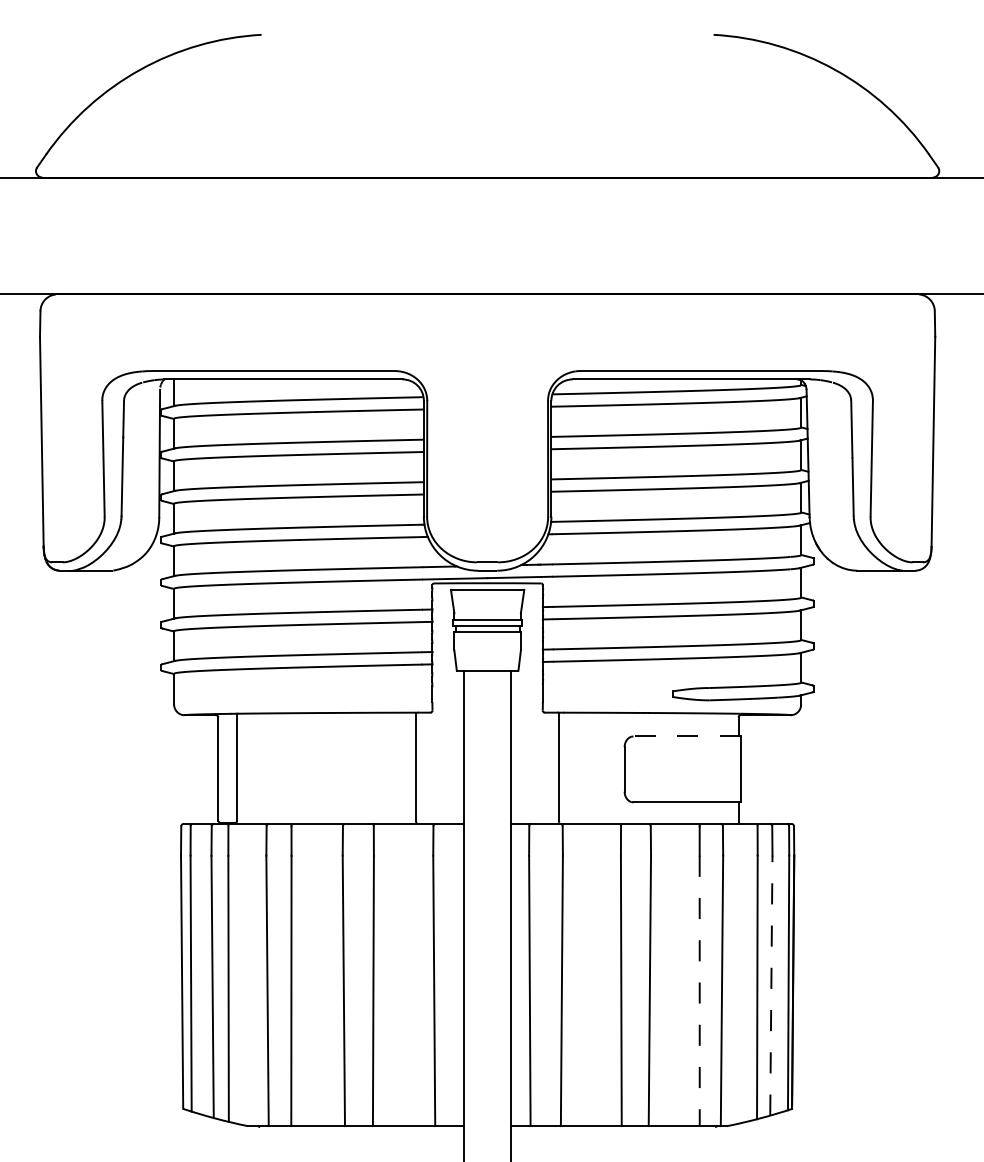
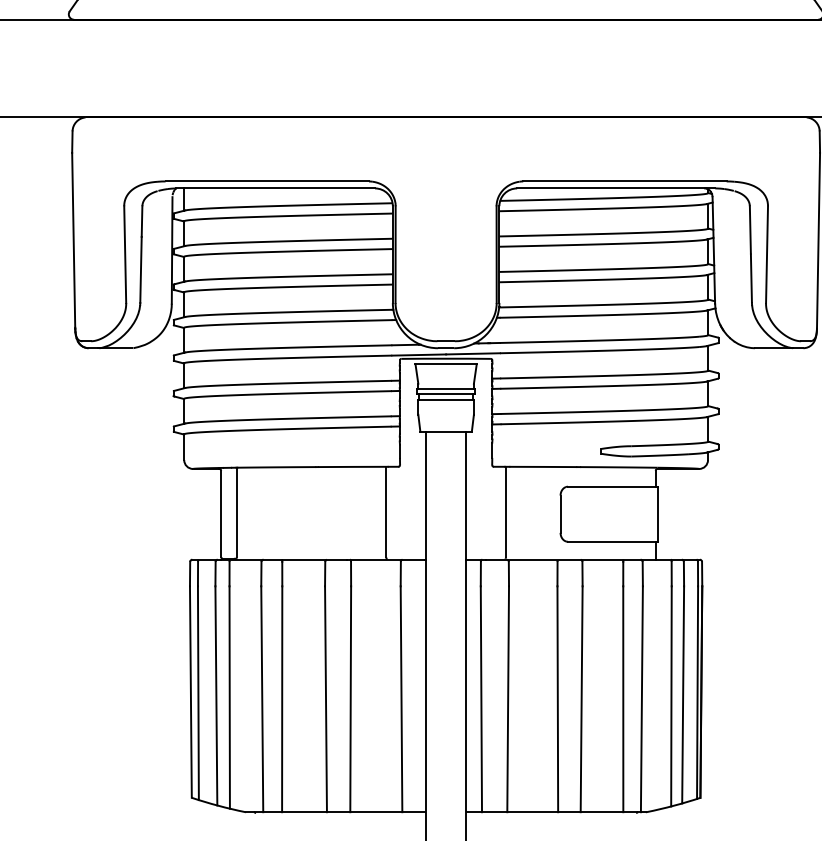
line: (687, 736) -> (613, 486), dashed -> solid
line: (771, 985) -> (683, 694), dashed -> solid
line: (699, 991) -> (623, 699), dashed -> solid

